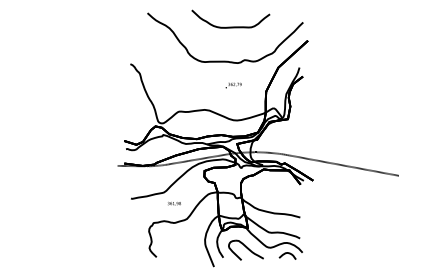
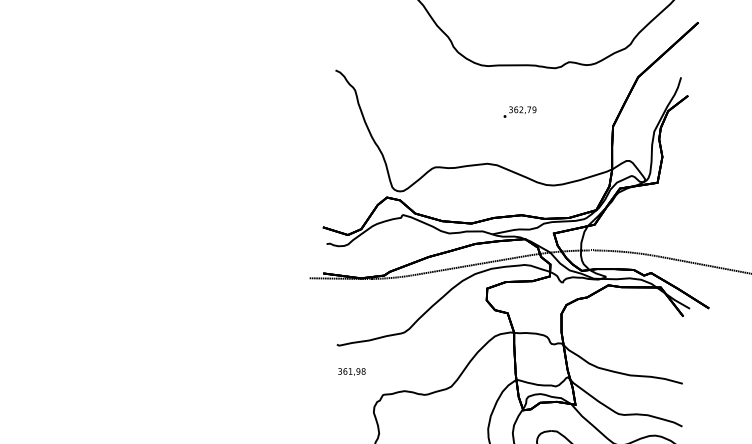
text: (233, 85) -> (519, 111), moved
text: (174, 203) -> (352, 371), moved

